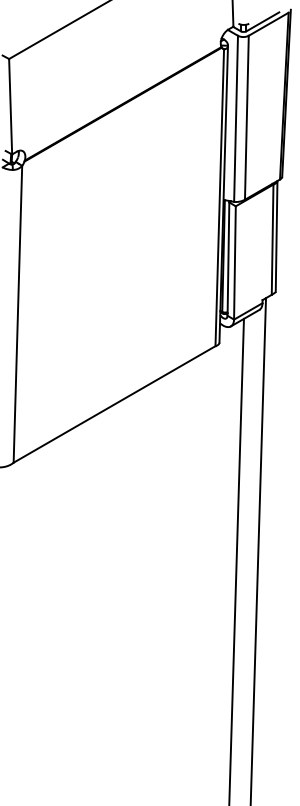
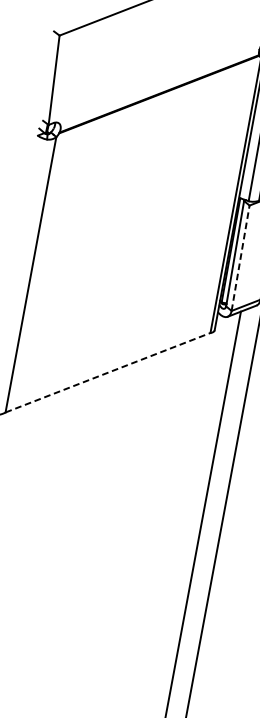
line: (234, 262) -> (240, 257), solid -> dashed
line: (114, 404) -> (107, 372), solid -> dashed

